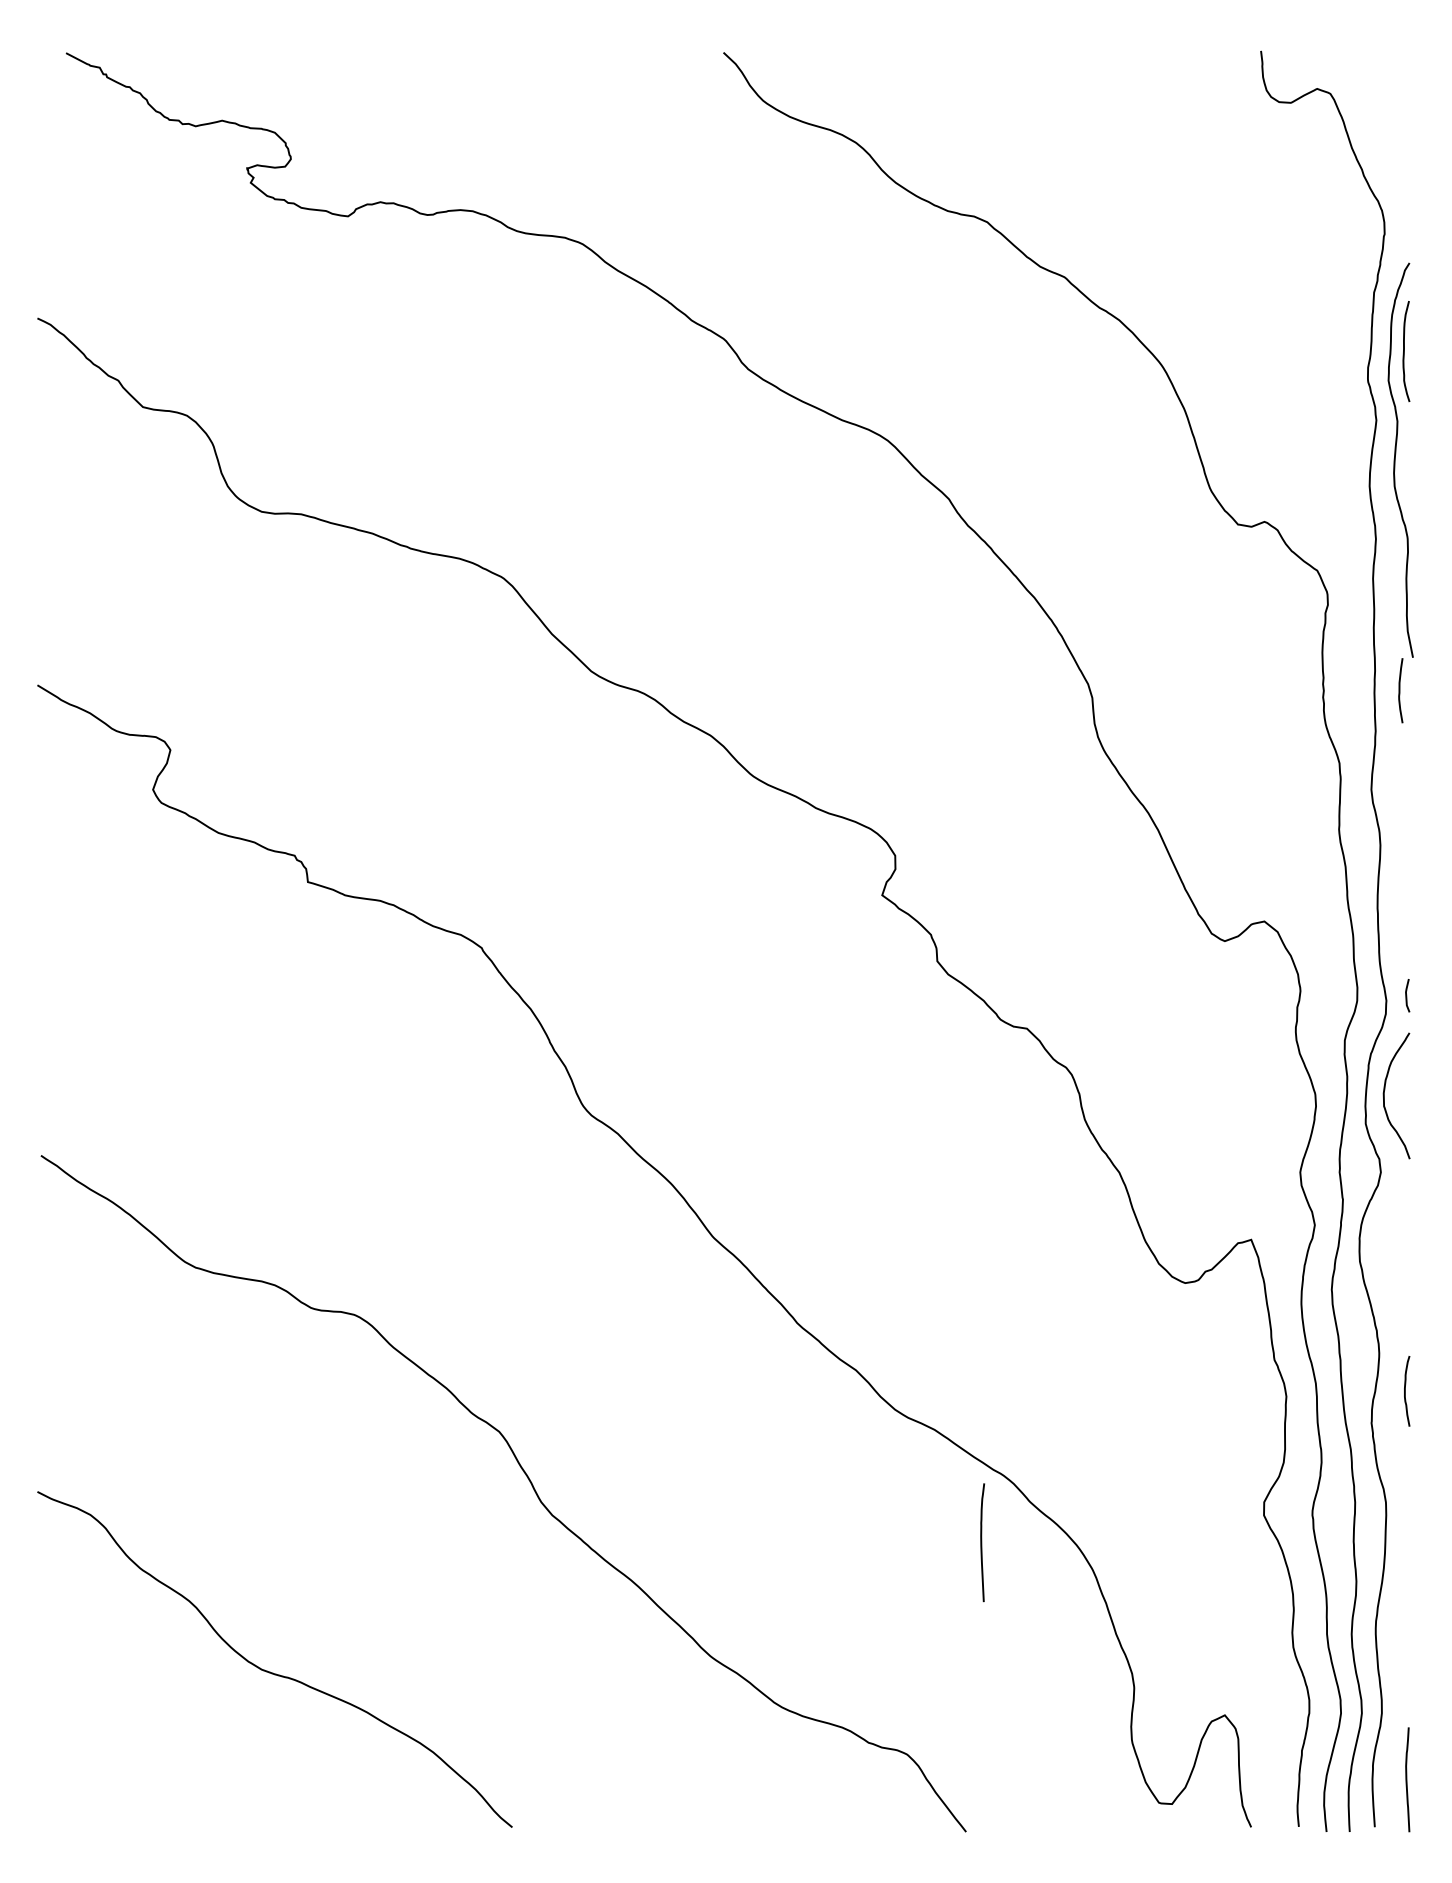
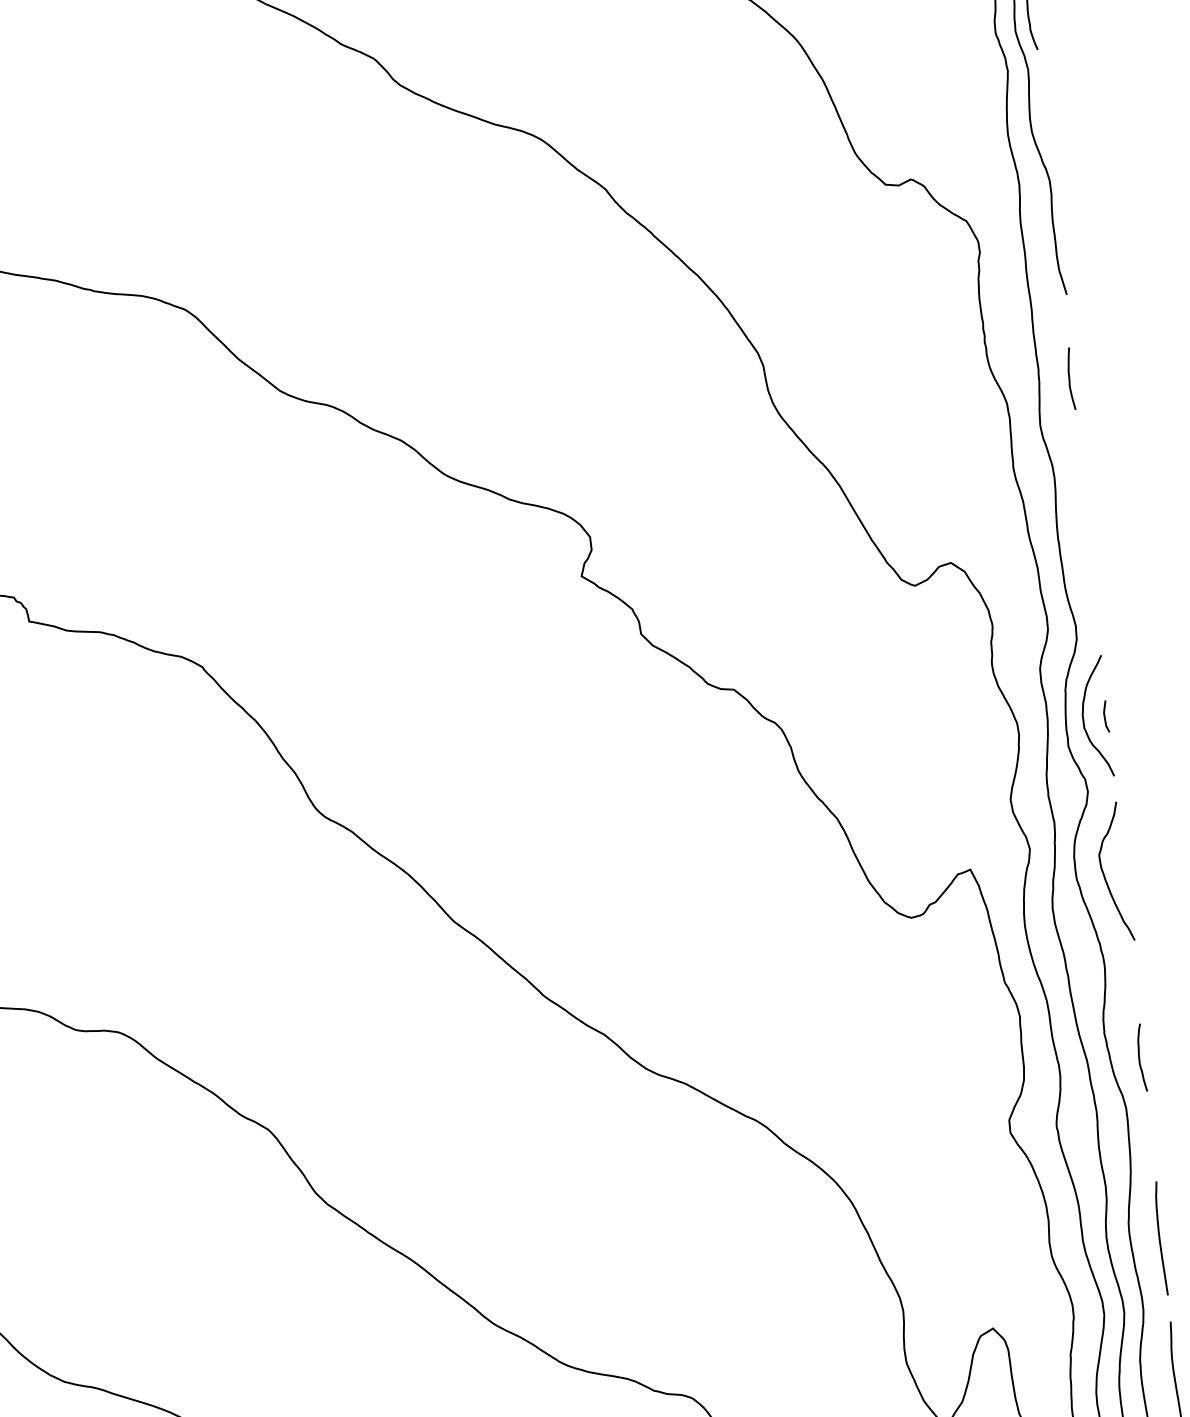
curve: (1400, 690) -> (1070, 378), moved
line: (1407, 995) -> (1105, 716), moved
curve: (1389, 1259) -> (1105, 874), added
curve: (1405, 1391) -> (1139, 1058), moved
curve: (982, 1542) -> (1160, 1238), moved

